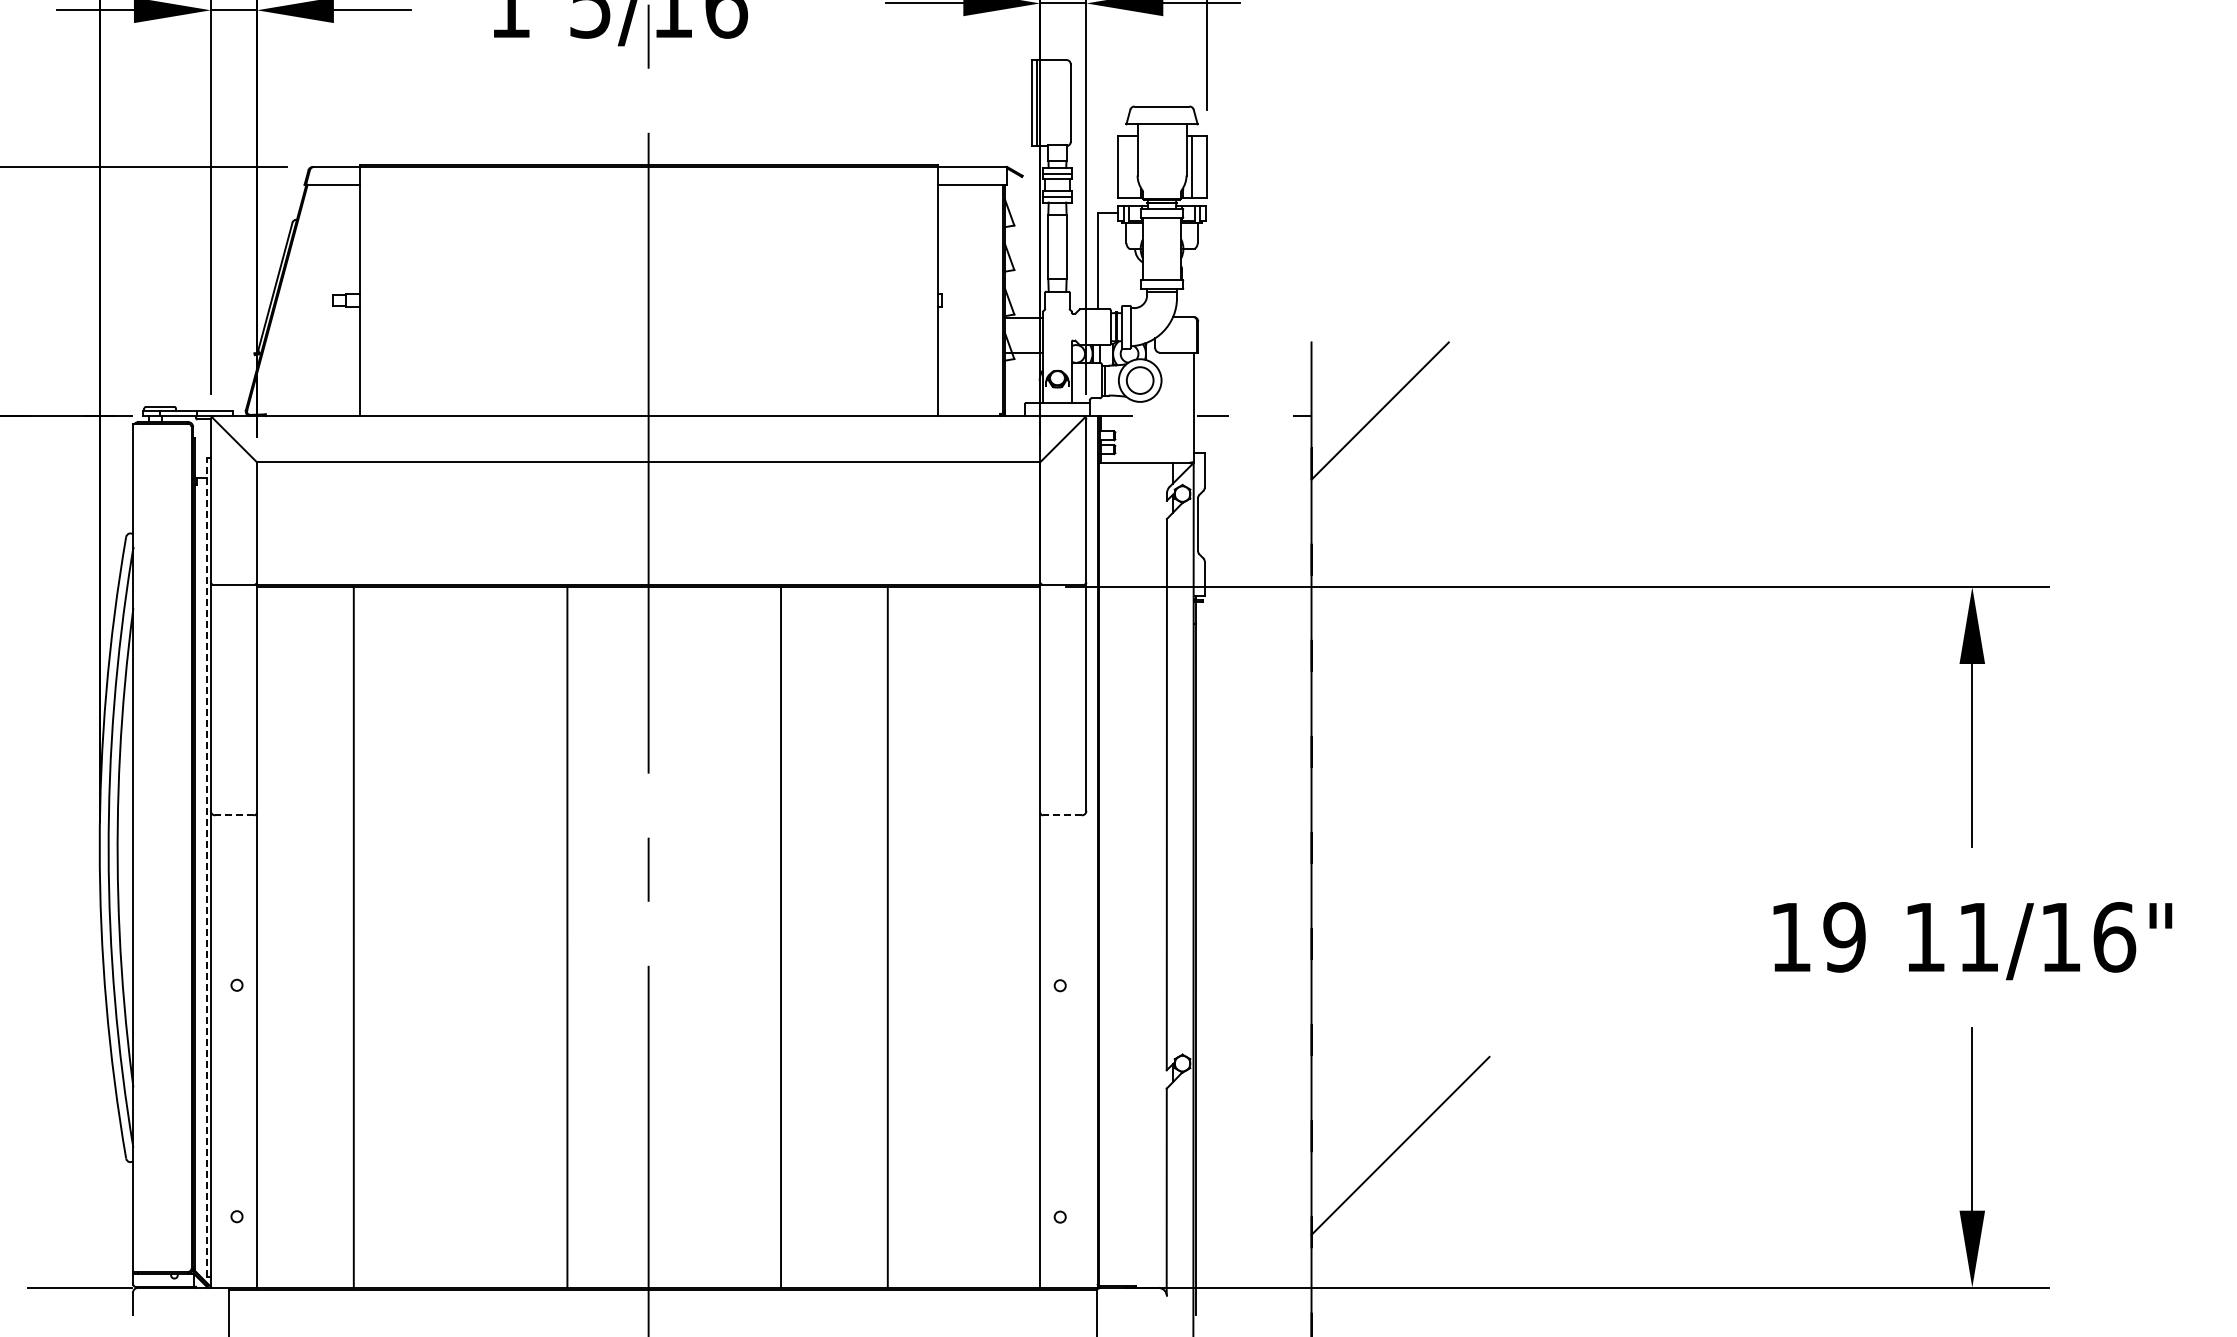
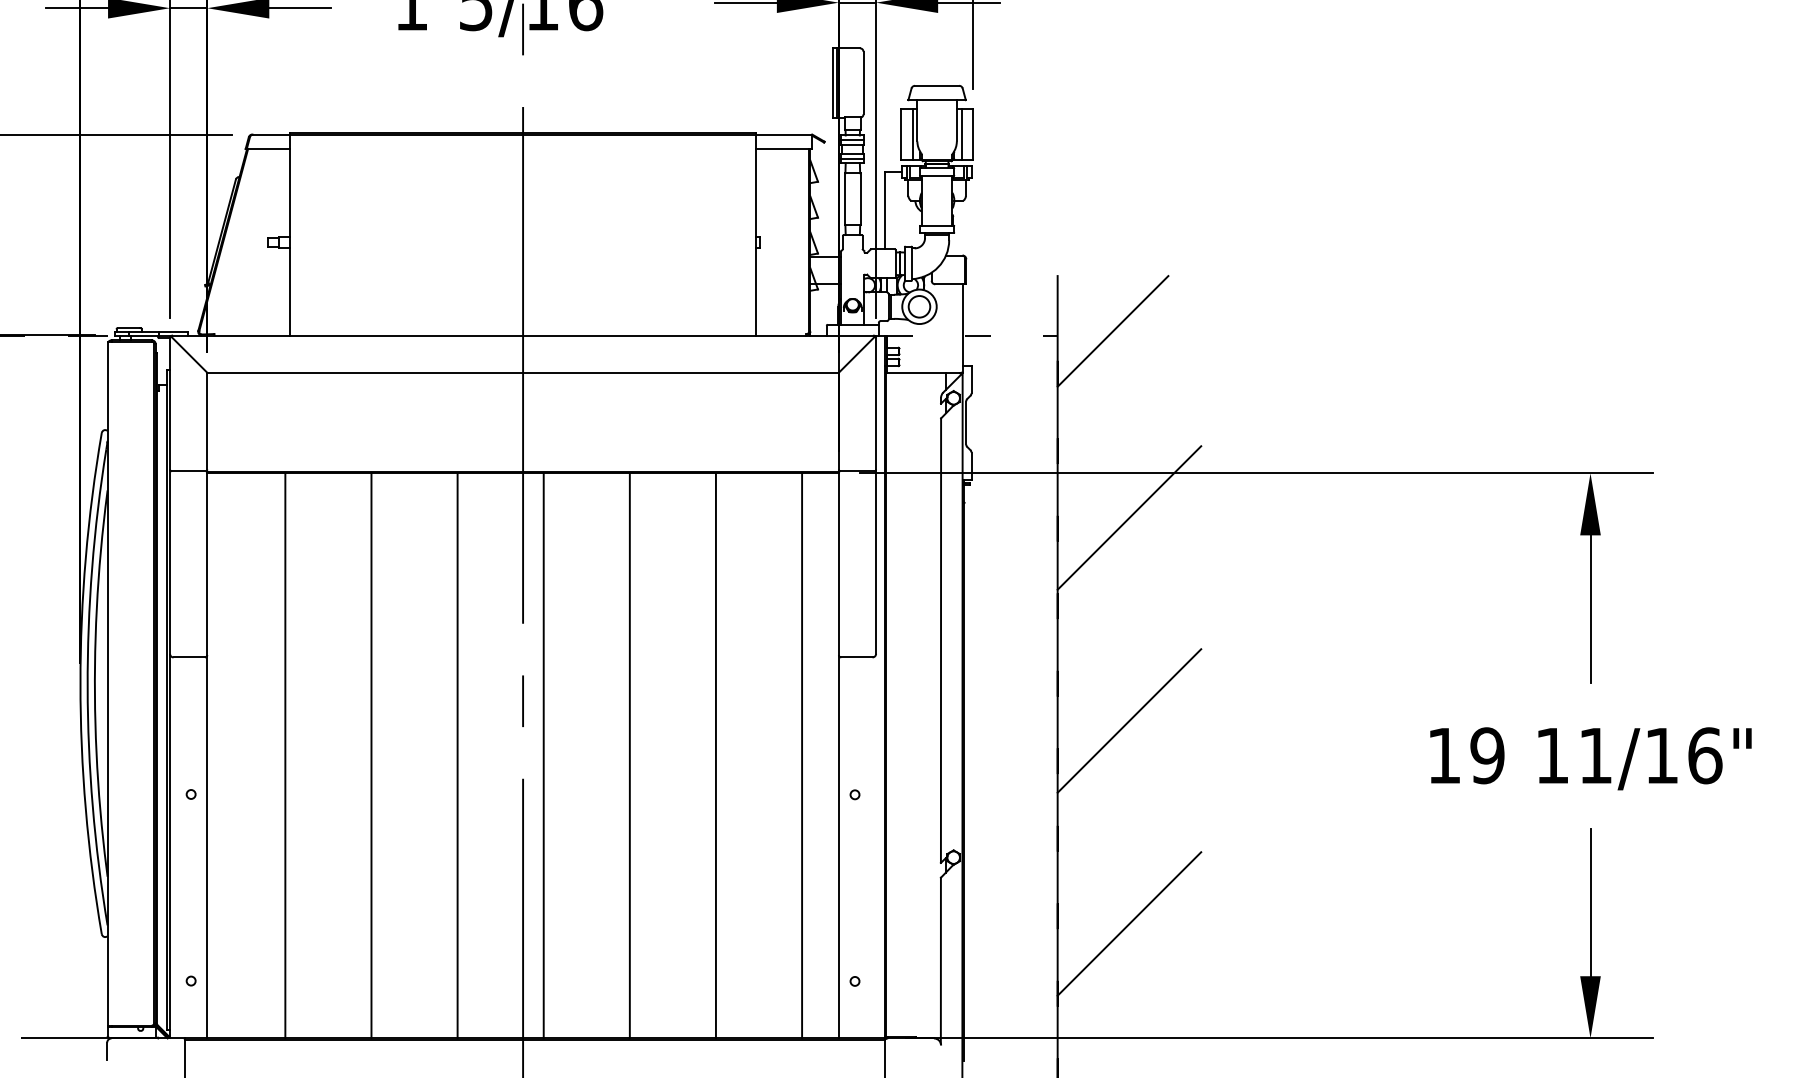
line: (1131, 166) -> (912, 134), added
line: (1400, 642) -> (1129, 518), added
line: (234, 815) -> (189, 657), dashed -> solid
line: (1062, 815) -> (856, 657), dashed -> solid
line: (206, 867) -> (166, 699), dashed -> solid
line: (1400, 894) -> (1129, 721), added
line: (460, 937) -> (371, 755), added
line: (674, 937) -> (543, 755), added
line: (994, 937) -> (802, 755), added

